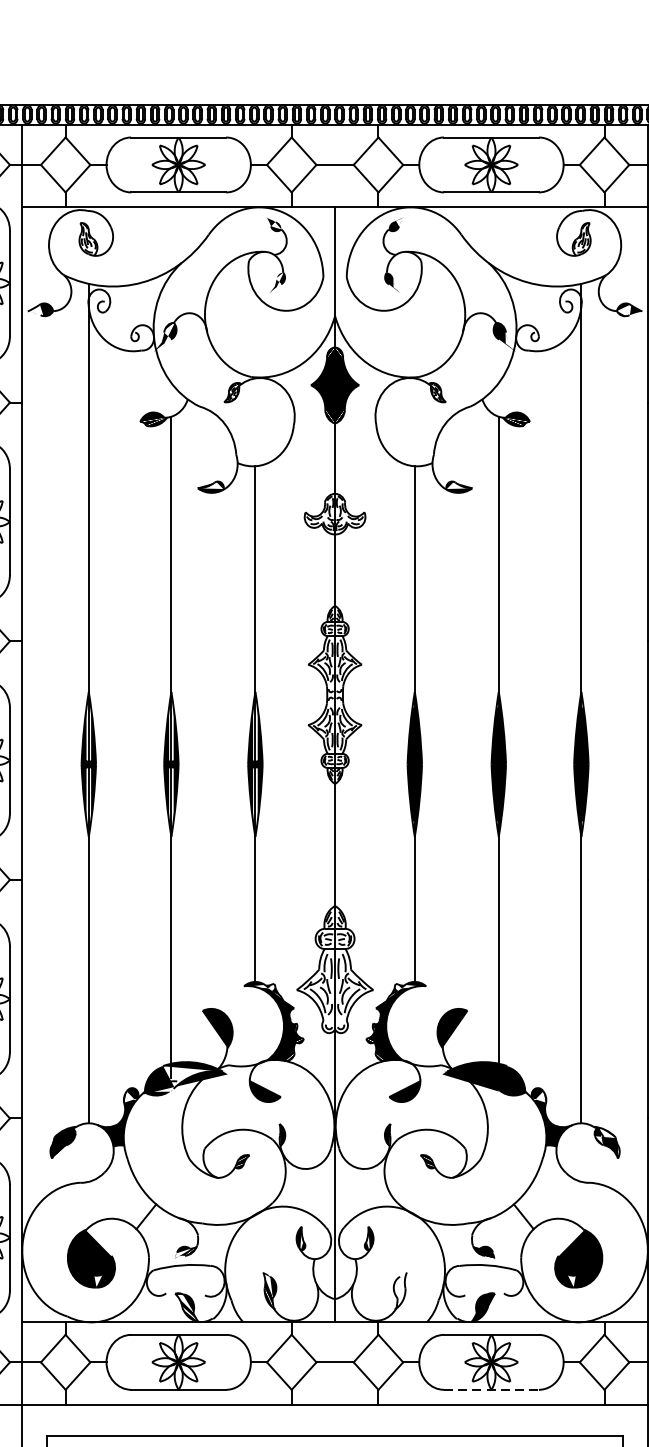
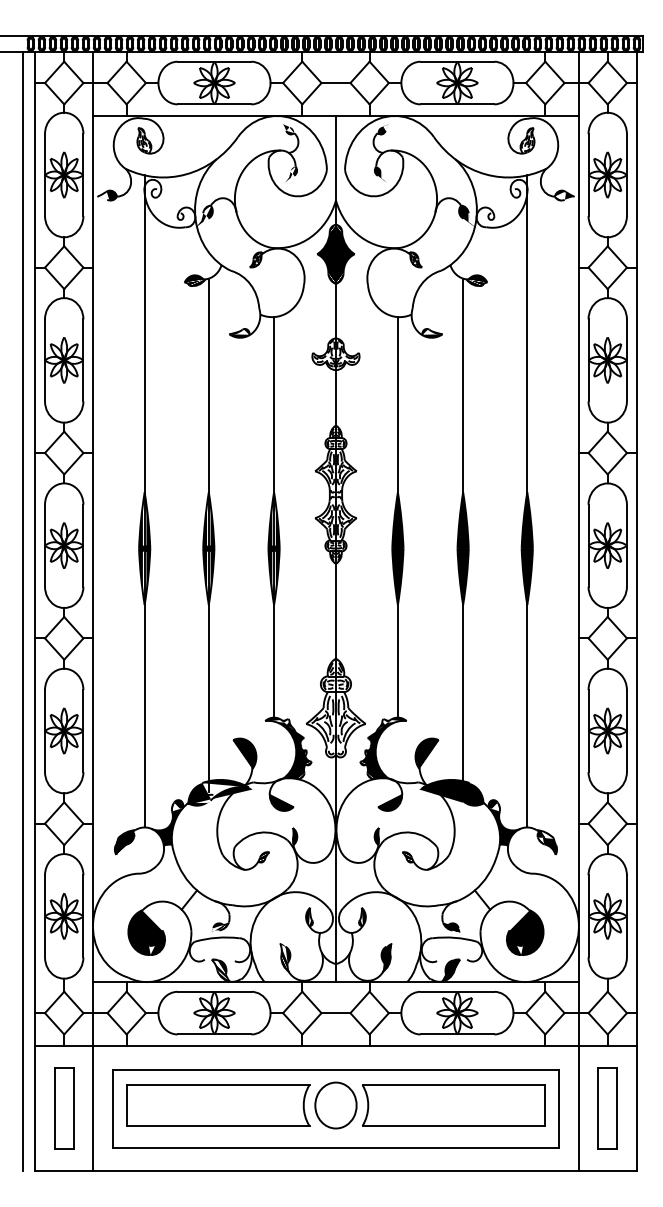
fill: (400, 1290) -> (386, 957), added
line: (491, 1389) -> (457, 1034), dashed -> solid

